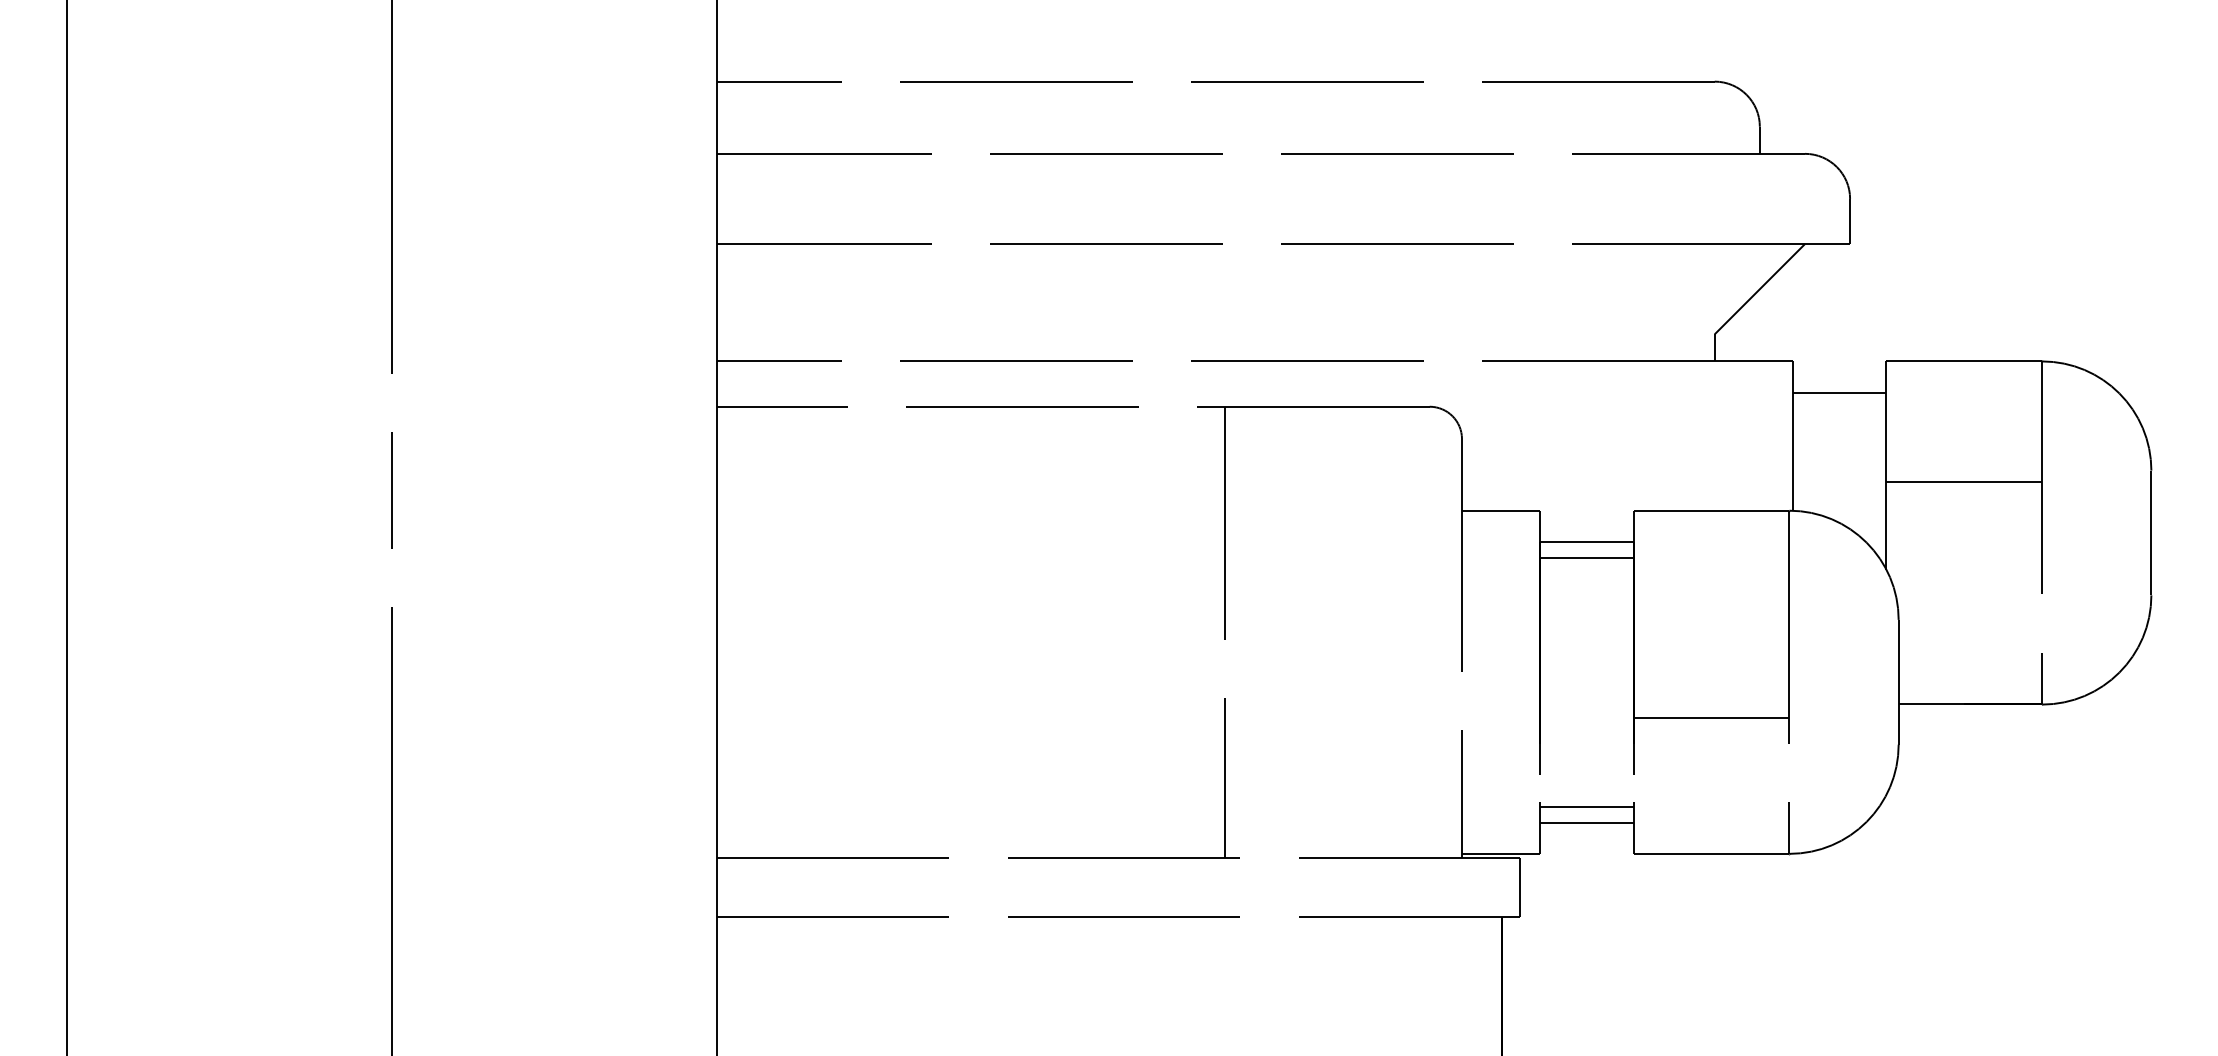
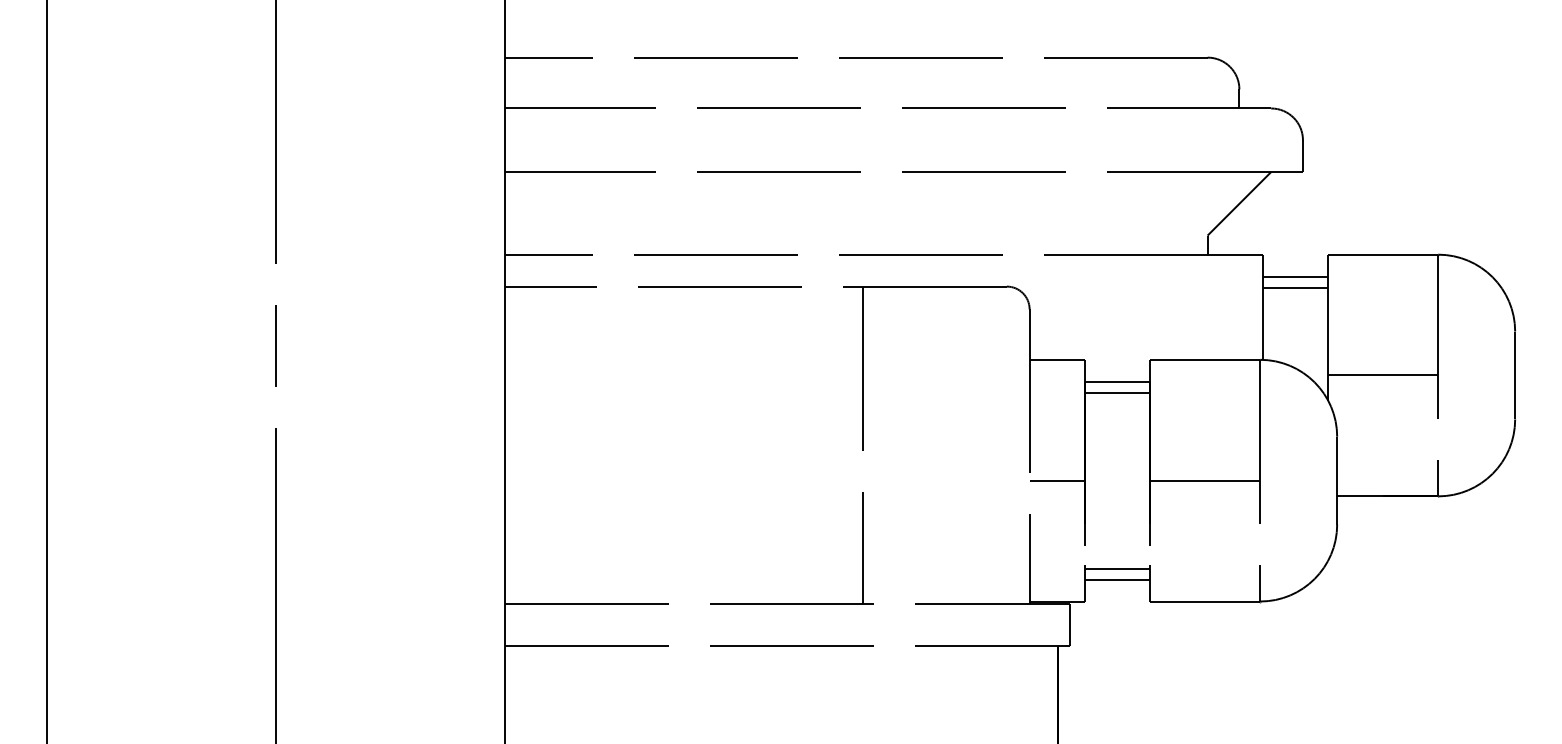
line: (1839, 408) -> (1295, 287), added
line: (1964, 481) -> (1383, 375), moved
line: (1500, 682) -> (1056, 480), added
line: (1711, 717) -> (1205, 480), moved

